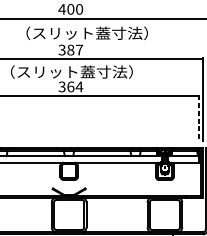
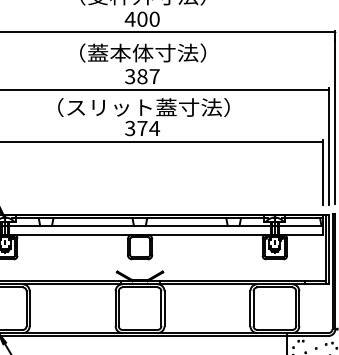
text: (90, 32) -> (169, 52), （スリット蓋寸法） -> （蓋本体寸法）
text: (70, 86) -> (142, 128), 364 -> 374
line: (198, 118) -> (322, 172), dashed -> solid

